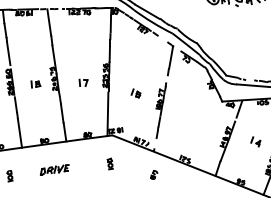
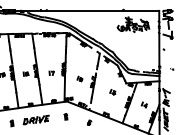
part: (196, 118) -> (112, 92), added
part: (53, 168) -> (35, 119), size x1.67

